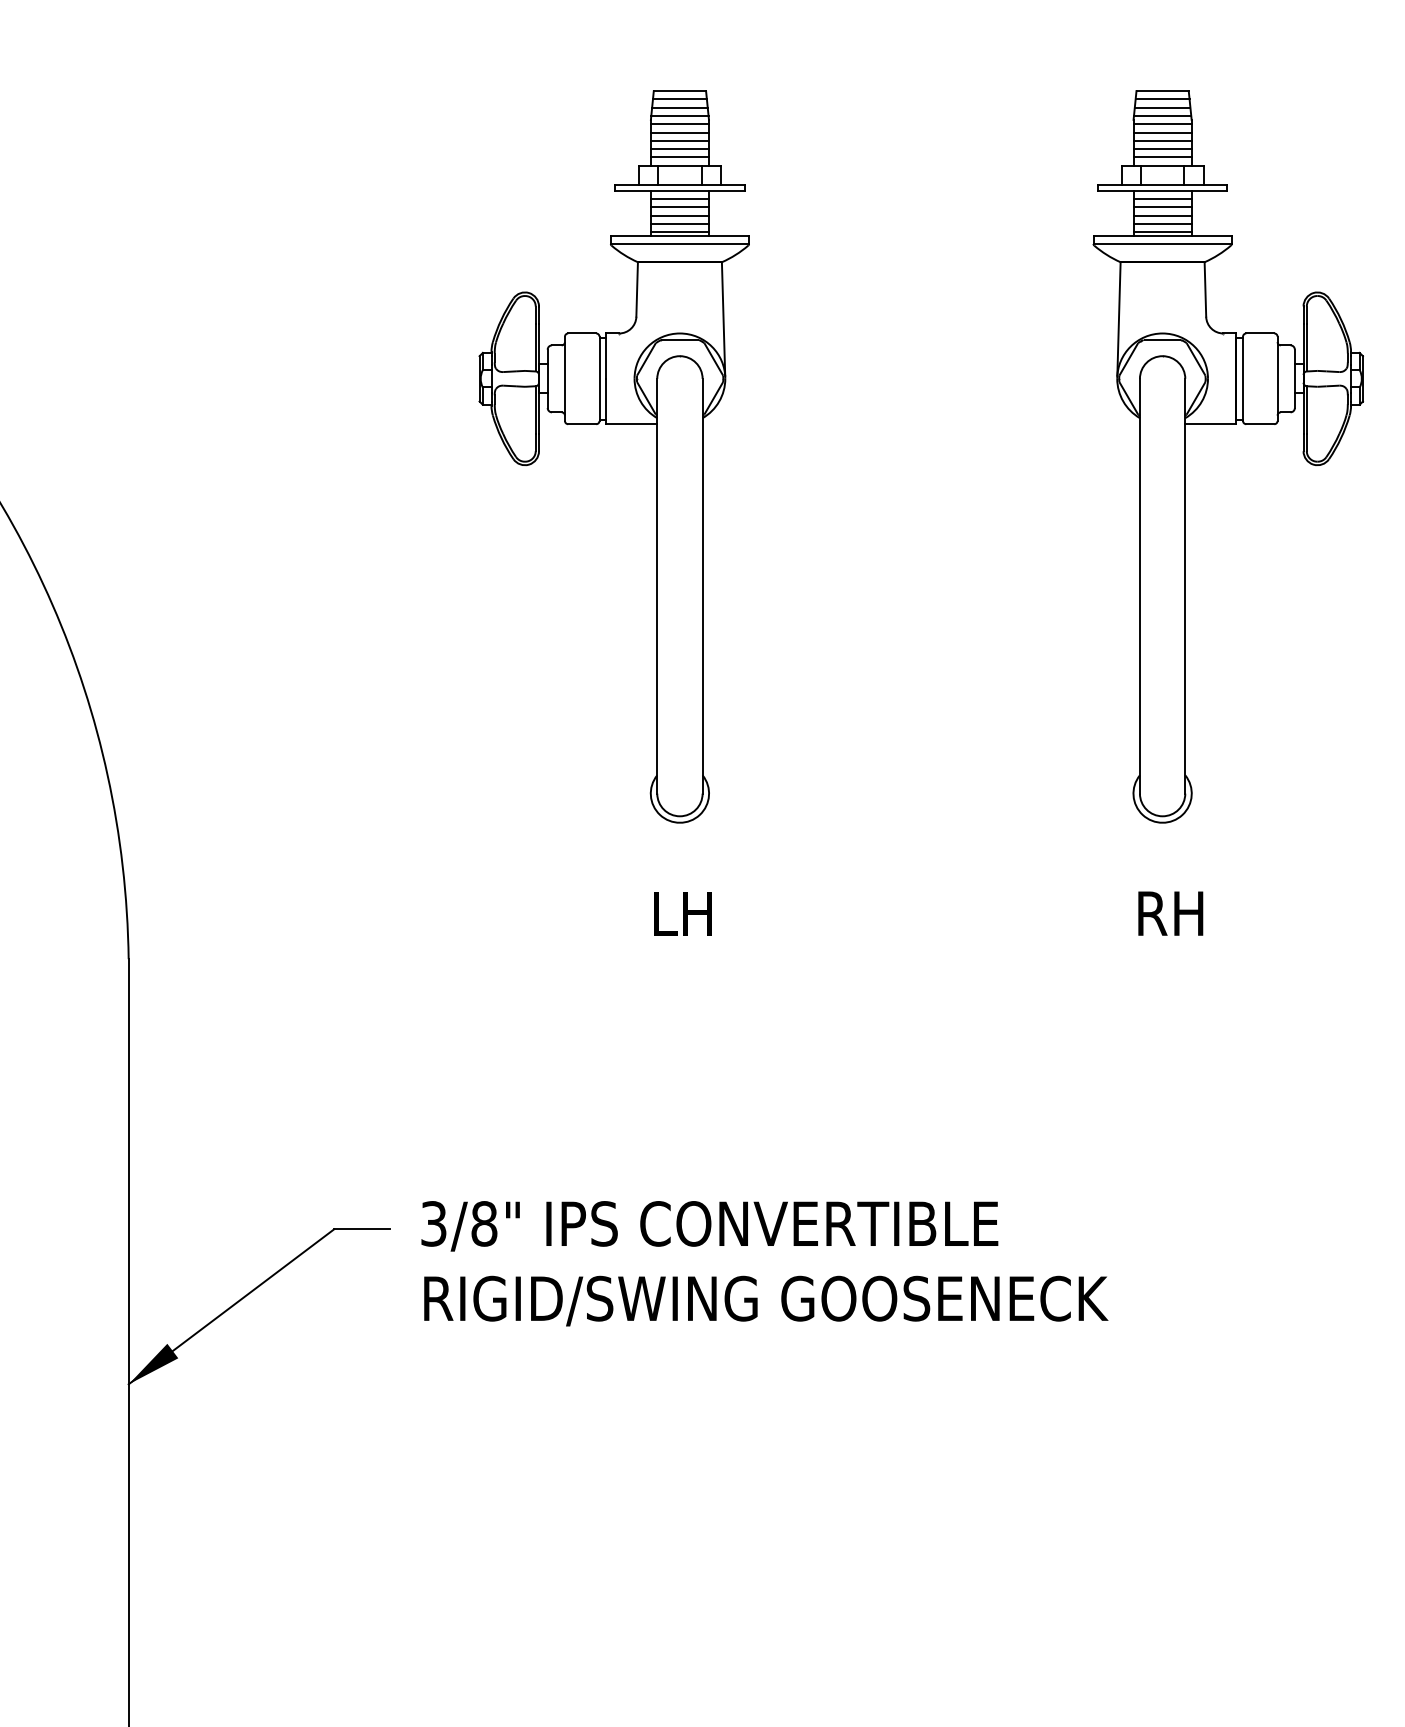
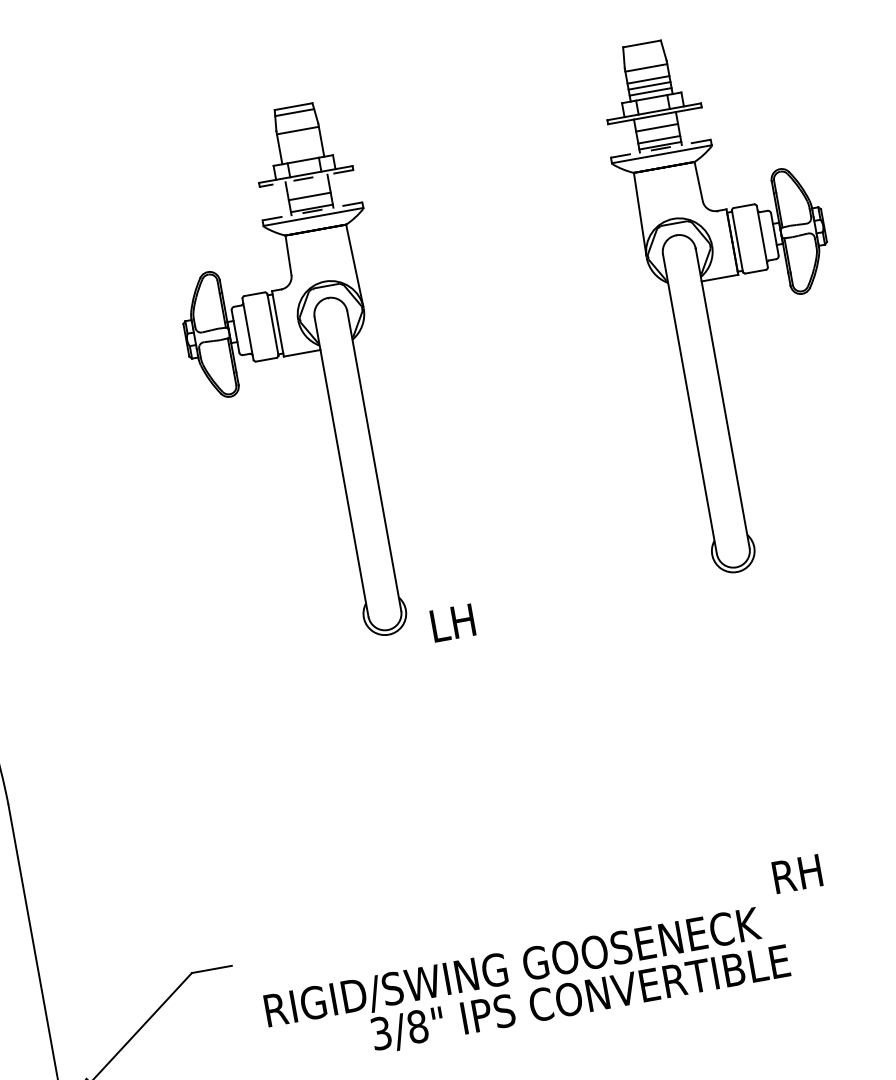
line: (1162, 99) -> (643, 50), removed
line: (679, 107) -> (295, 118), removed
line: (1162, 107) -> (644, 55), removed
line: (679, 116) -> (296, 125), removed
line: (1162, 116) -> (645, 62), removed
line: (679, 132) -> (298, 136), removed
line: (1162, 132) -> (647, 73), removed
line: (679, 140) -> (299, 142), removed
line: (679, 149) -> (300, 148), removed
line: (679, 157) -> (301, 154), removed
line: (679, 190) -> (306, 178), solid -> dashed
line: (679, 198) -> (307, 184), removed
line: (1162, 198) -> (655, 121), removed
line: (679, 207) -> (308, 190), removed
line: (1162, 215) -> (658, 133), removed
line: (679, 223) -> (310, 202), removed
line: (679, 236) -> (312, 211), solid -> dashed
line: (1163, 236) -> (661, 148), solid -> dashed
text: (682, 913) -> (452, 623), moved
text: (1170, 913) -> (797, 874), moved
text: (709, 1226) -> (580, 999), moved

